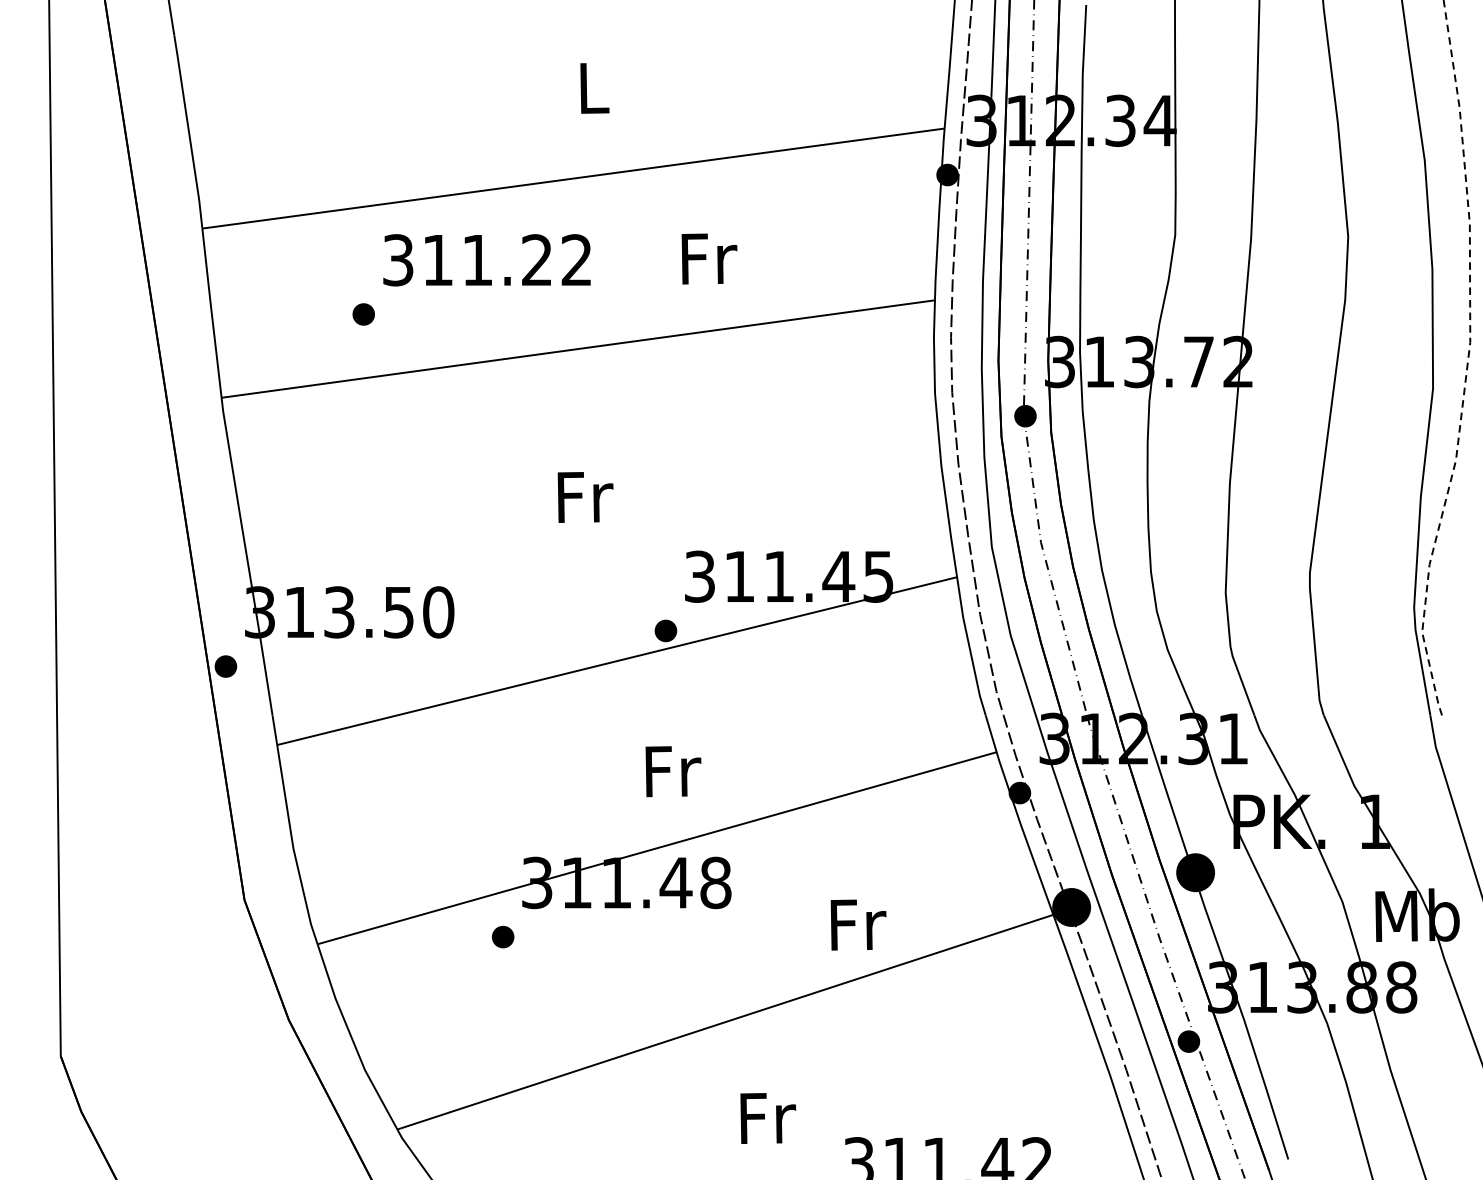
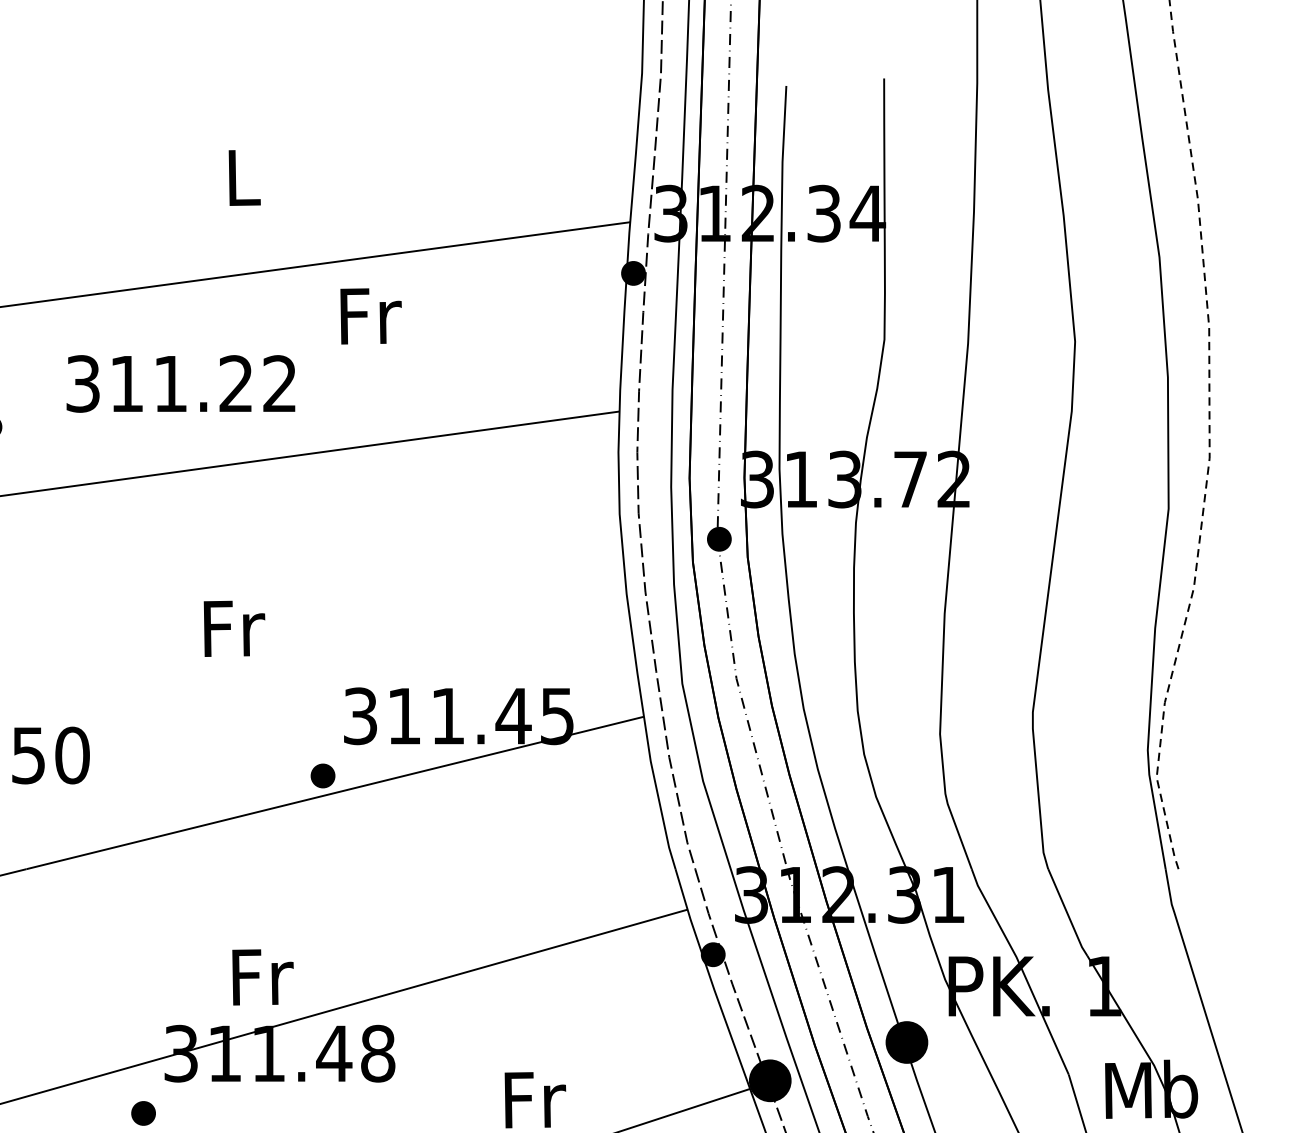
text: (709, 258) -> (371, 315), moved
text: (486, 260) -> (180, 384), moved
text: (673, 771) -> (263, 977), moved

